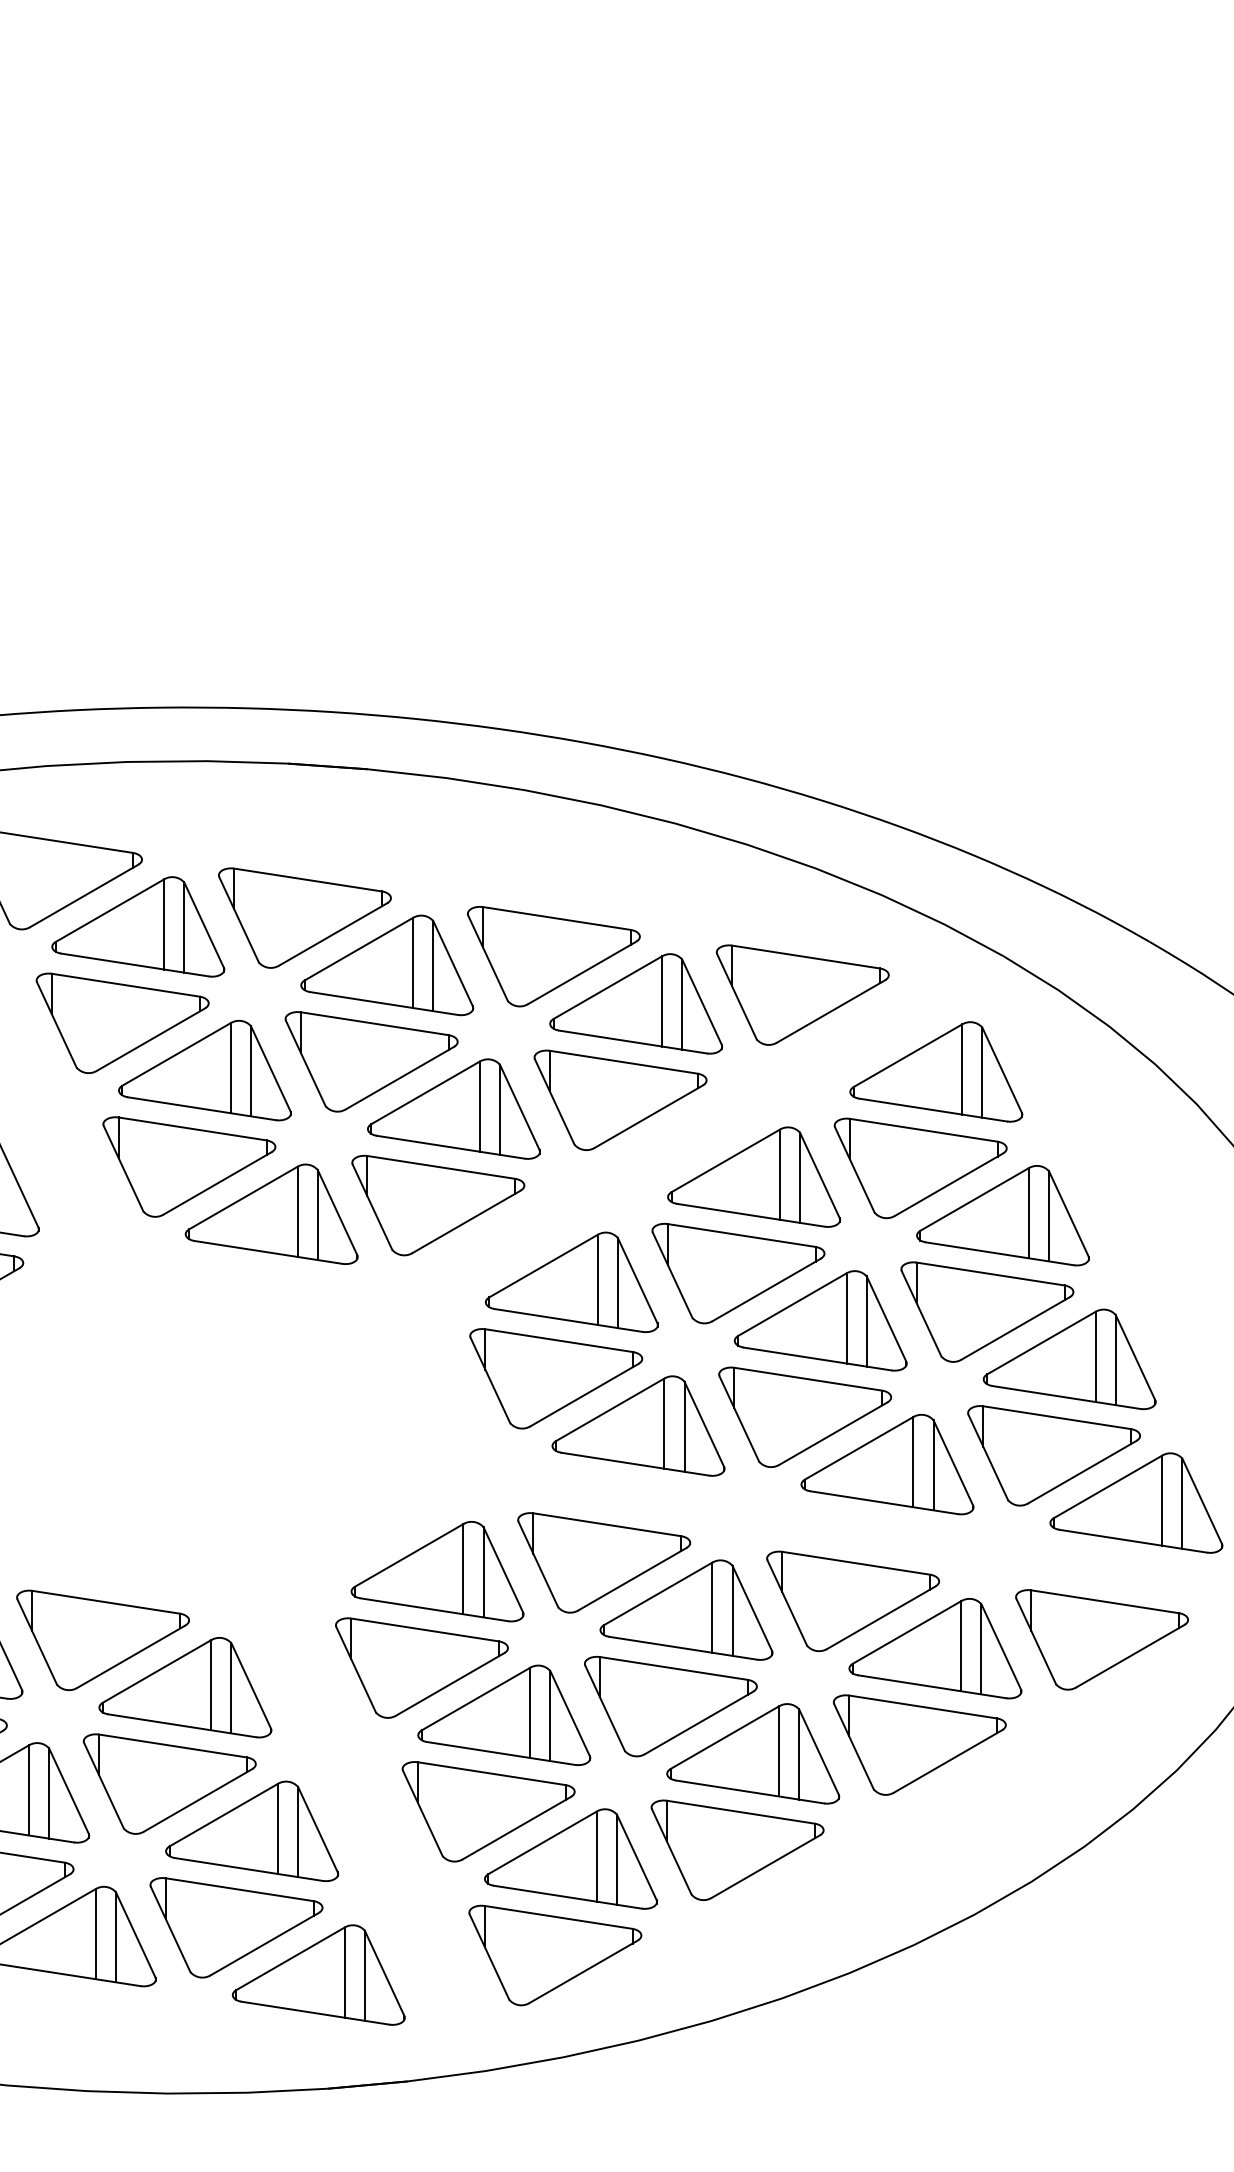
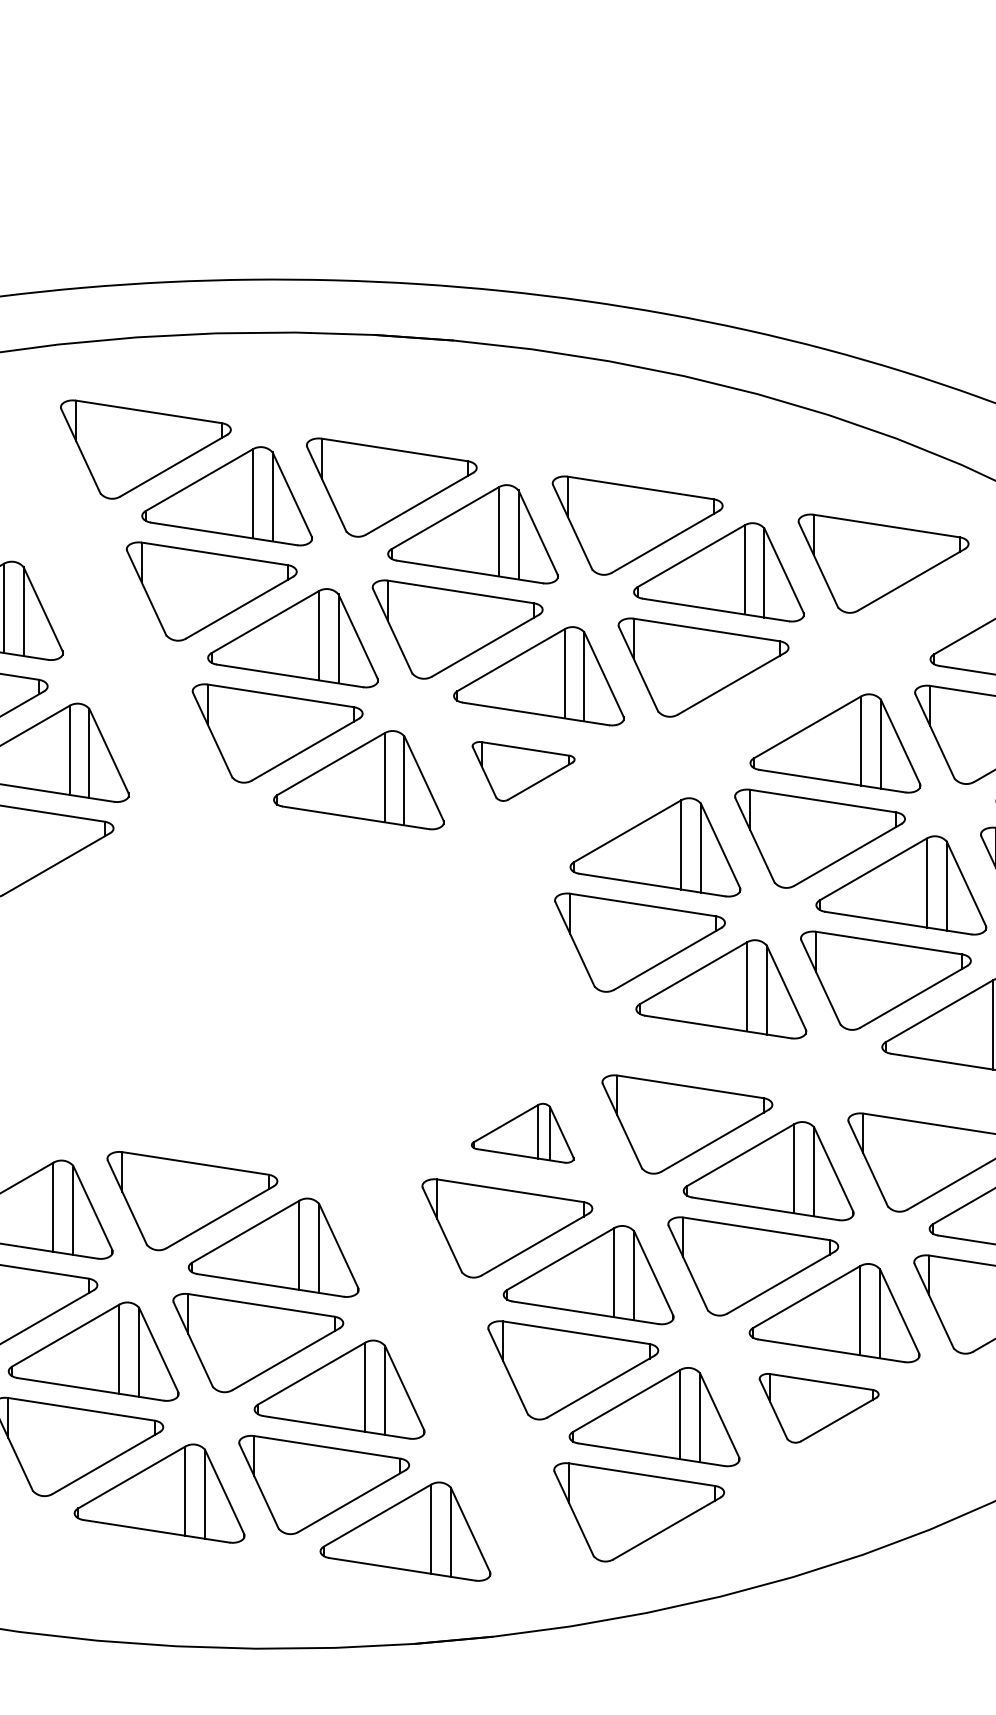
part: (438, 1205) -> (523, 771), size x0.6
part: (437, 1571) -> (522, 1133), size x0.6
part: (737, 1849) -> (819, 1407), size x0.7

